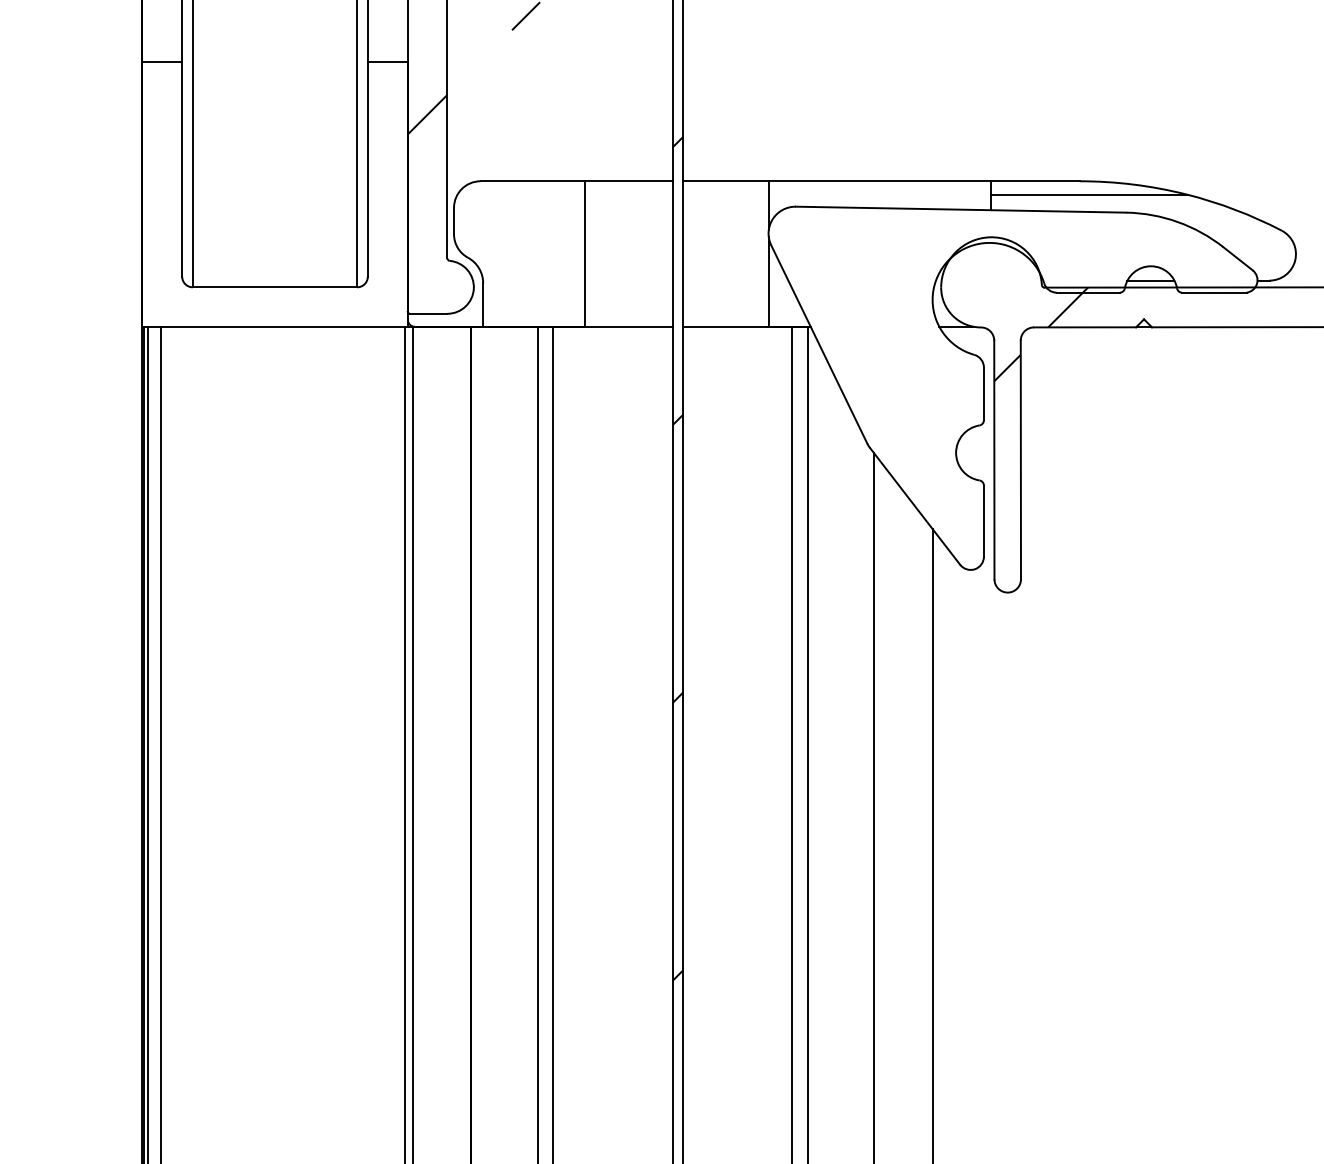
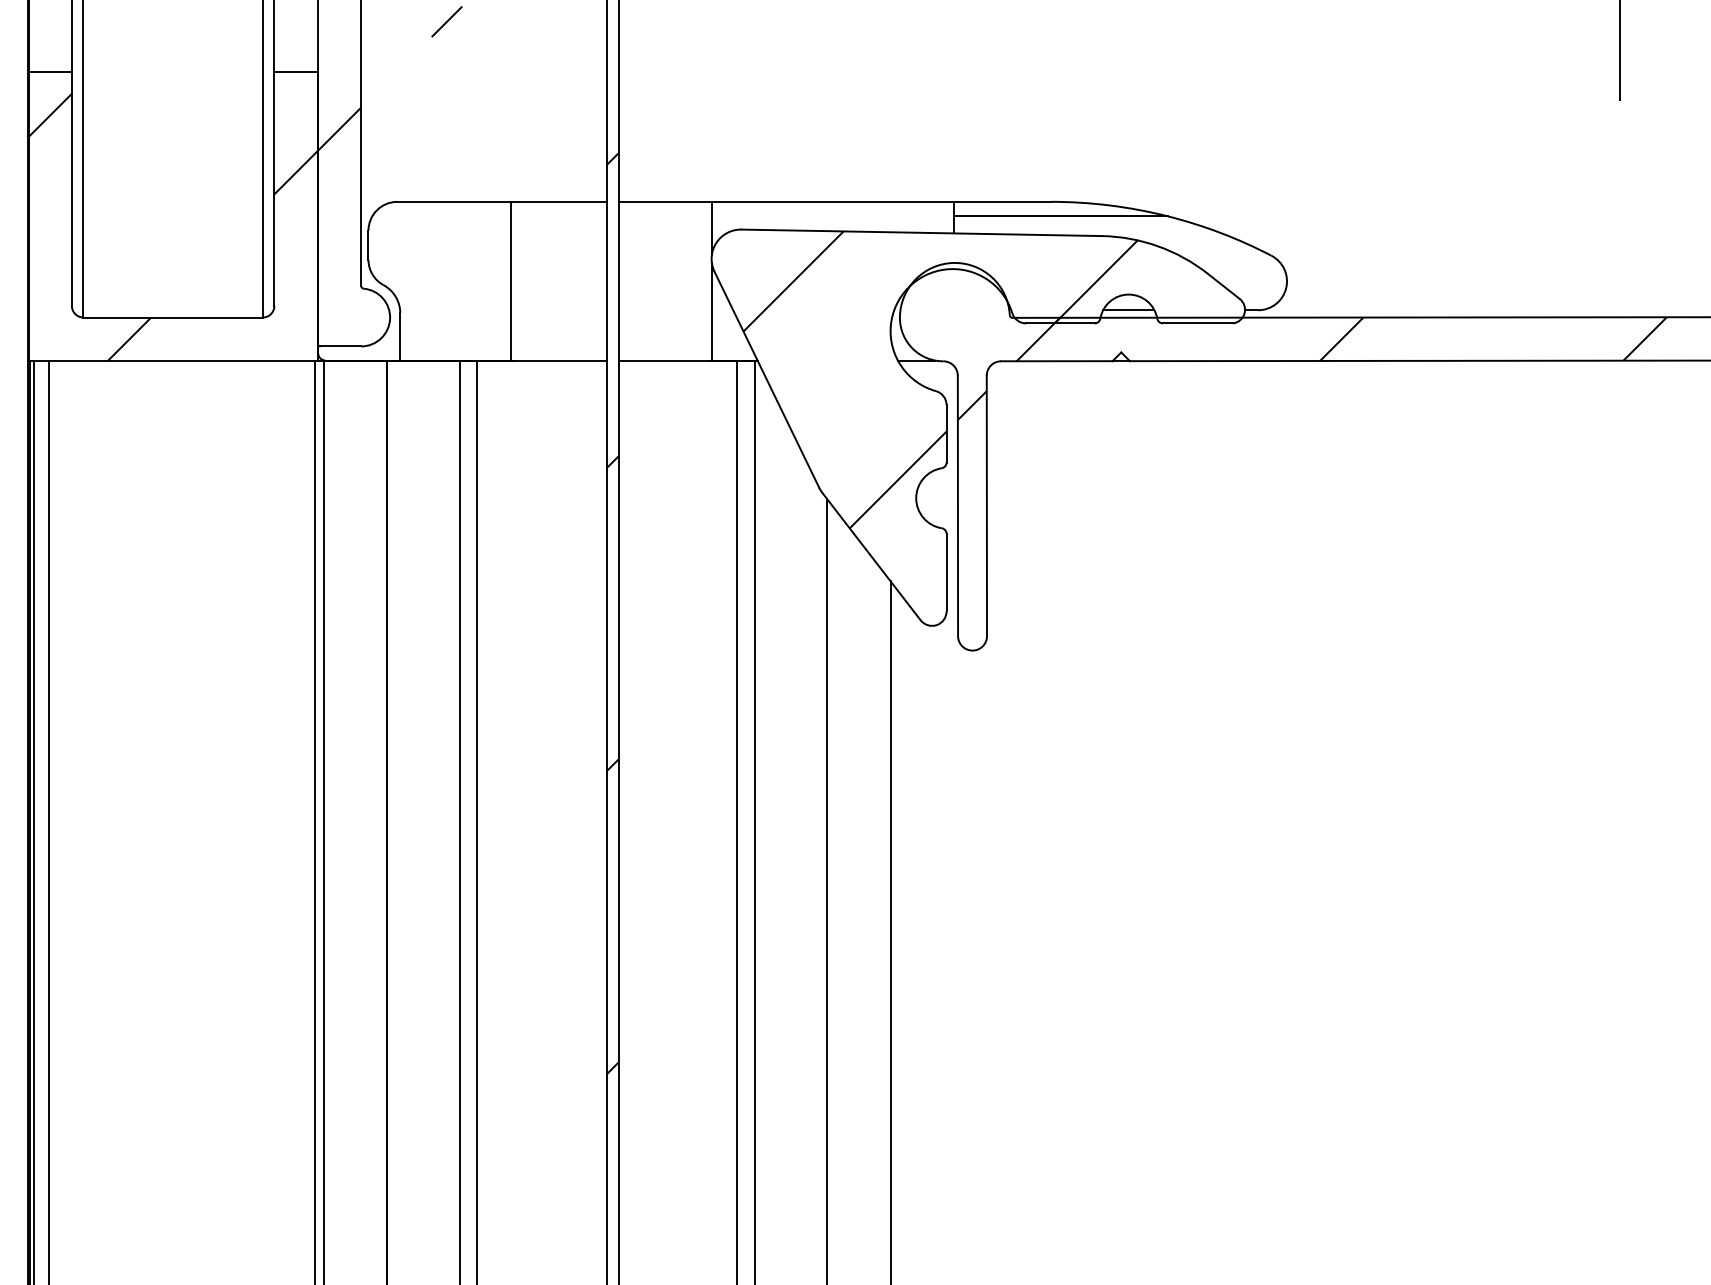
hatch: (274, 203) -> (172, 226), added
hatch: (978, 344) -> (940, 379), added

